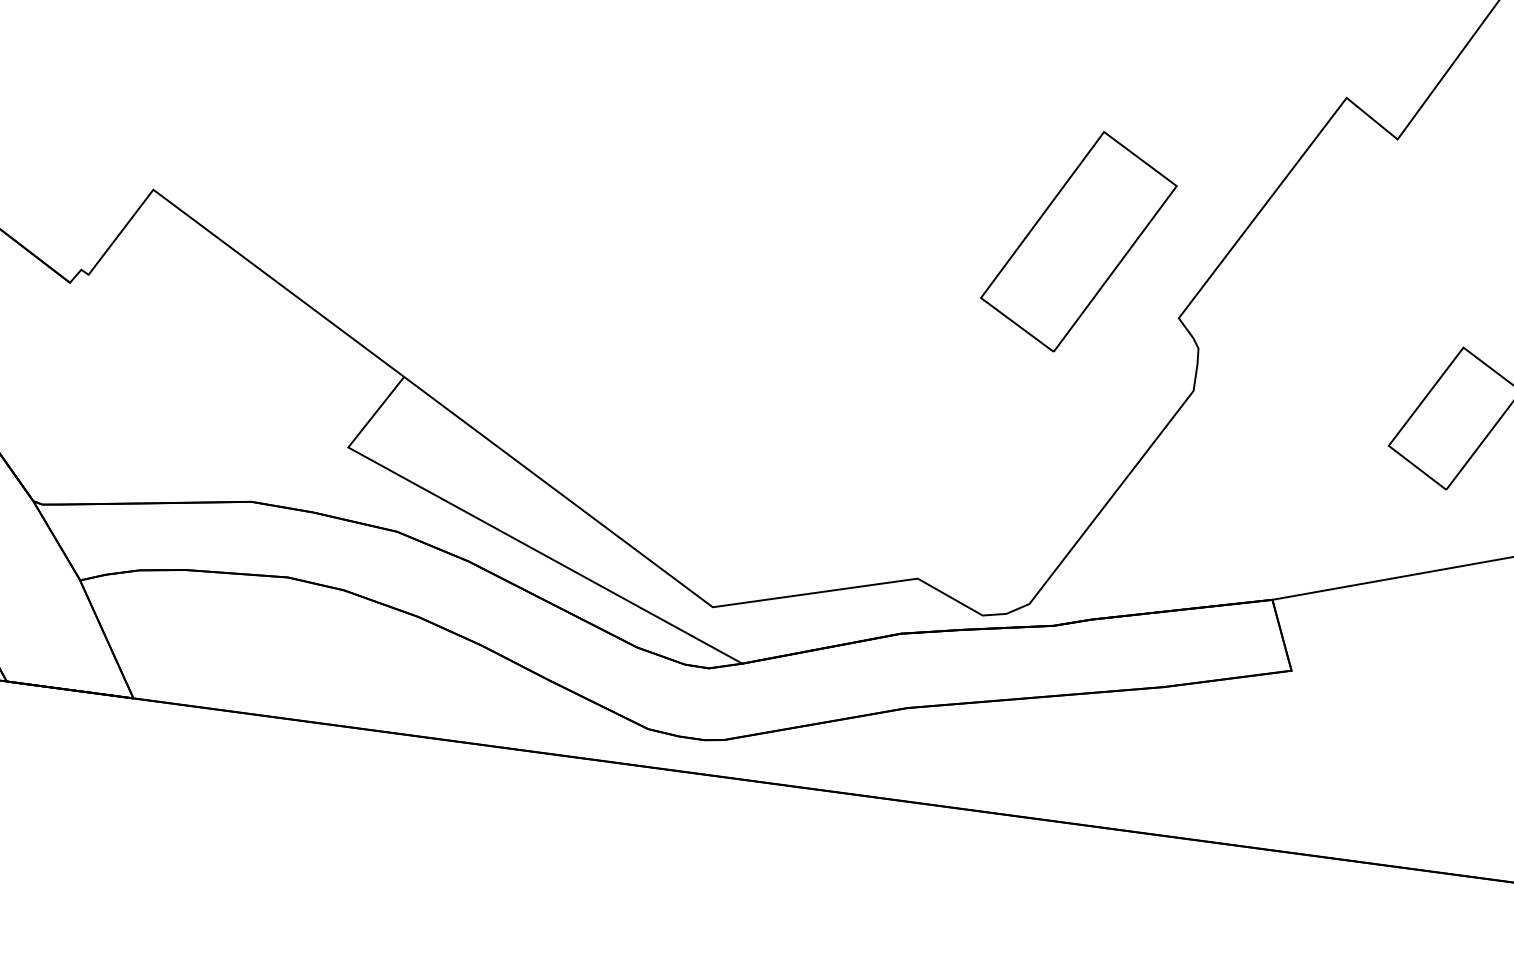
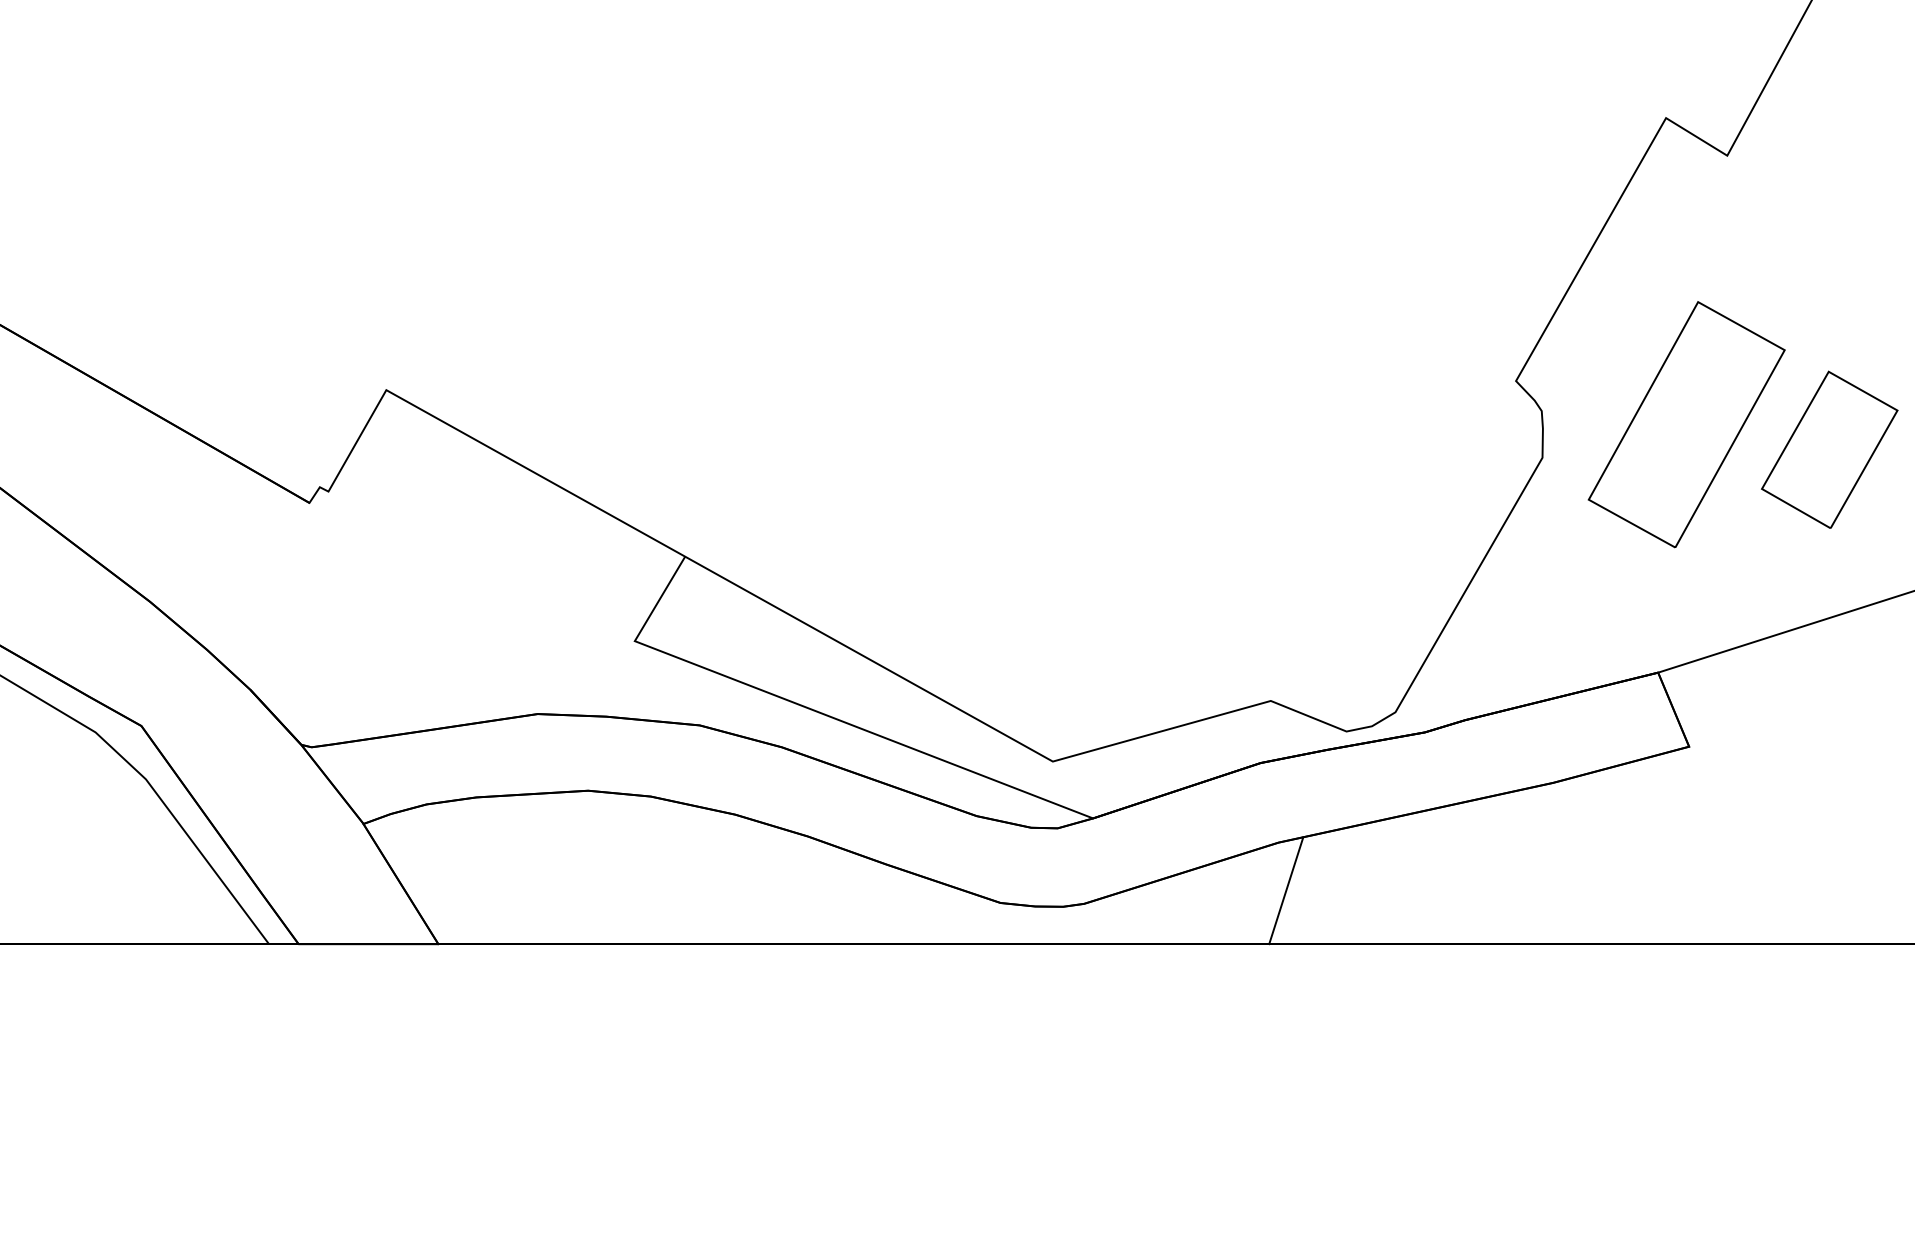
part: (1078, 241) -> (1686, 424), moved
line: (909, 752) -> (1286, 890), added

